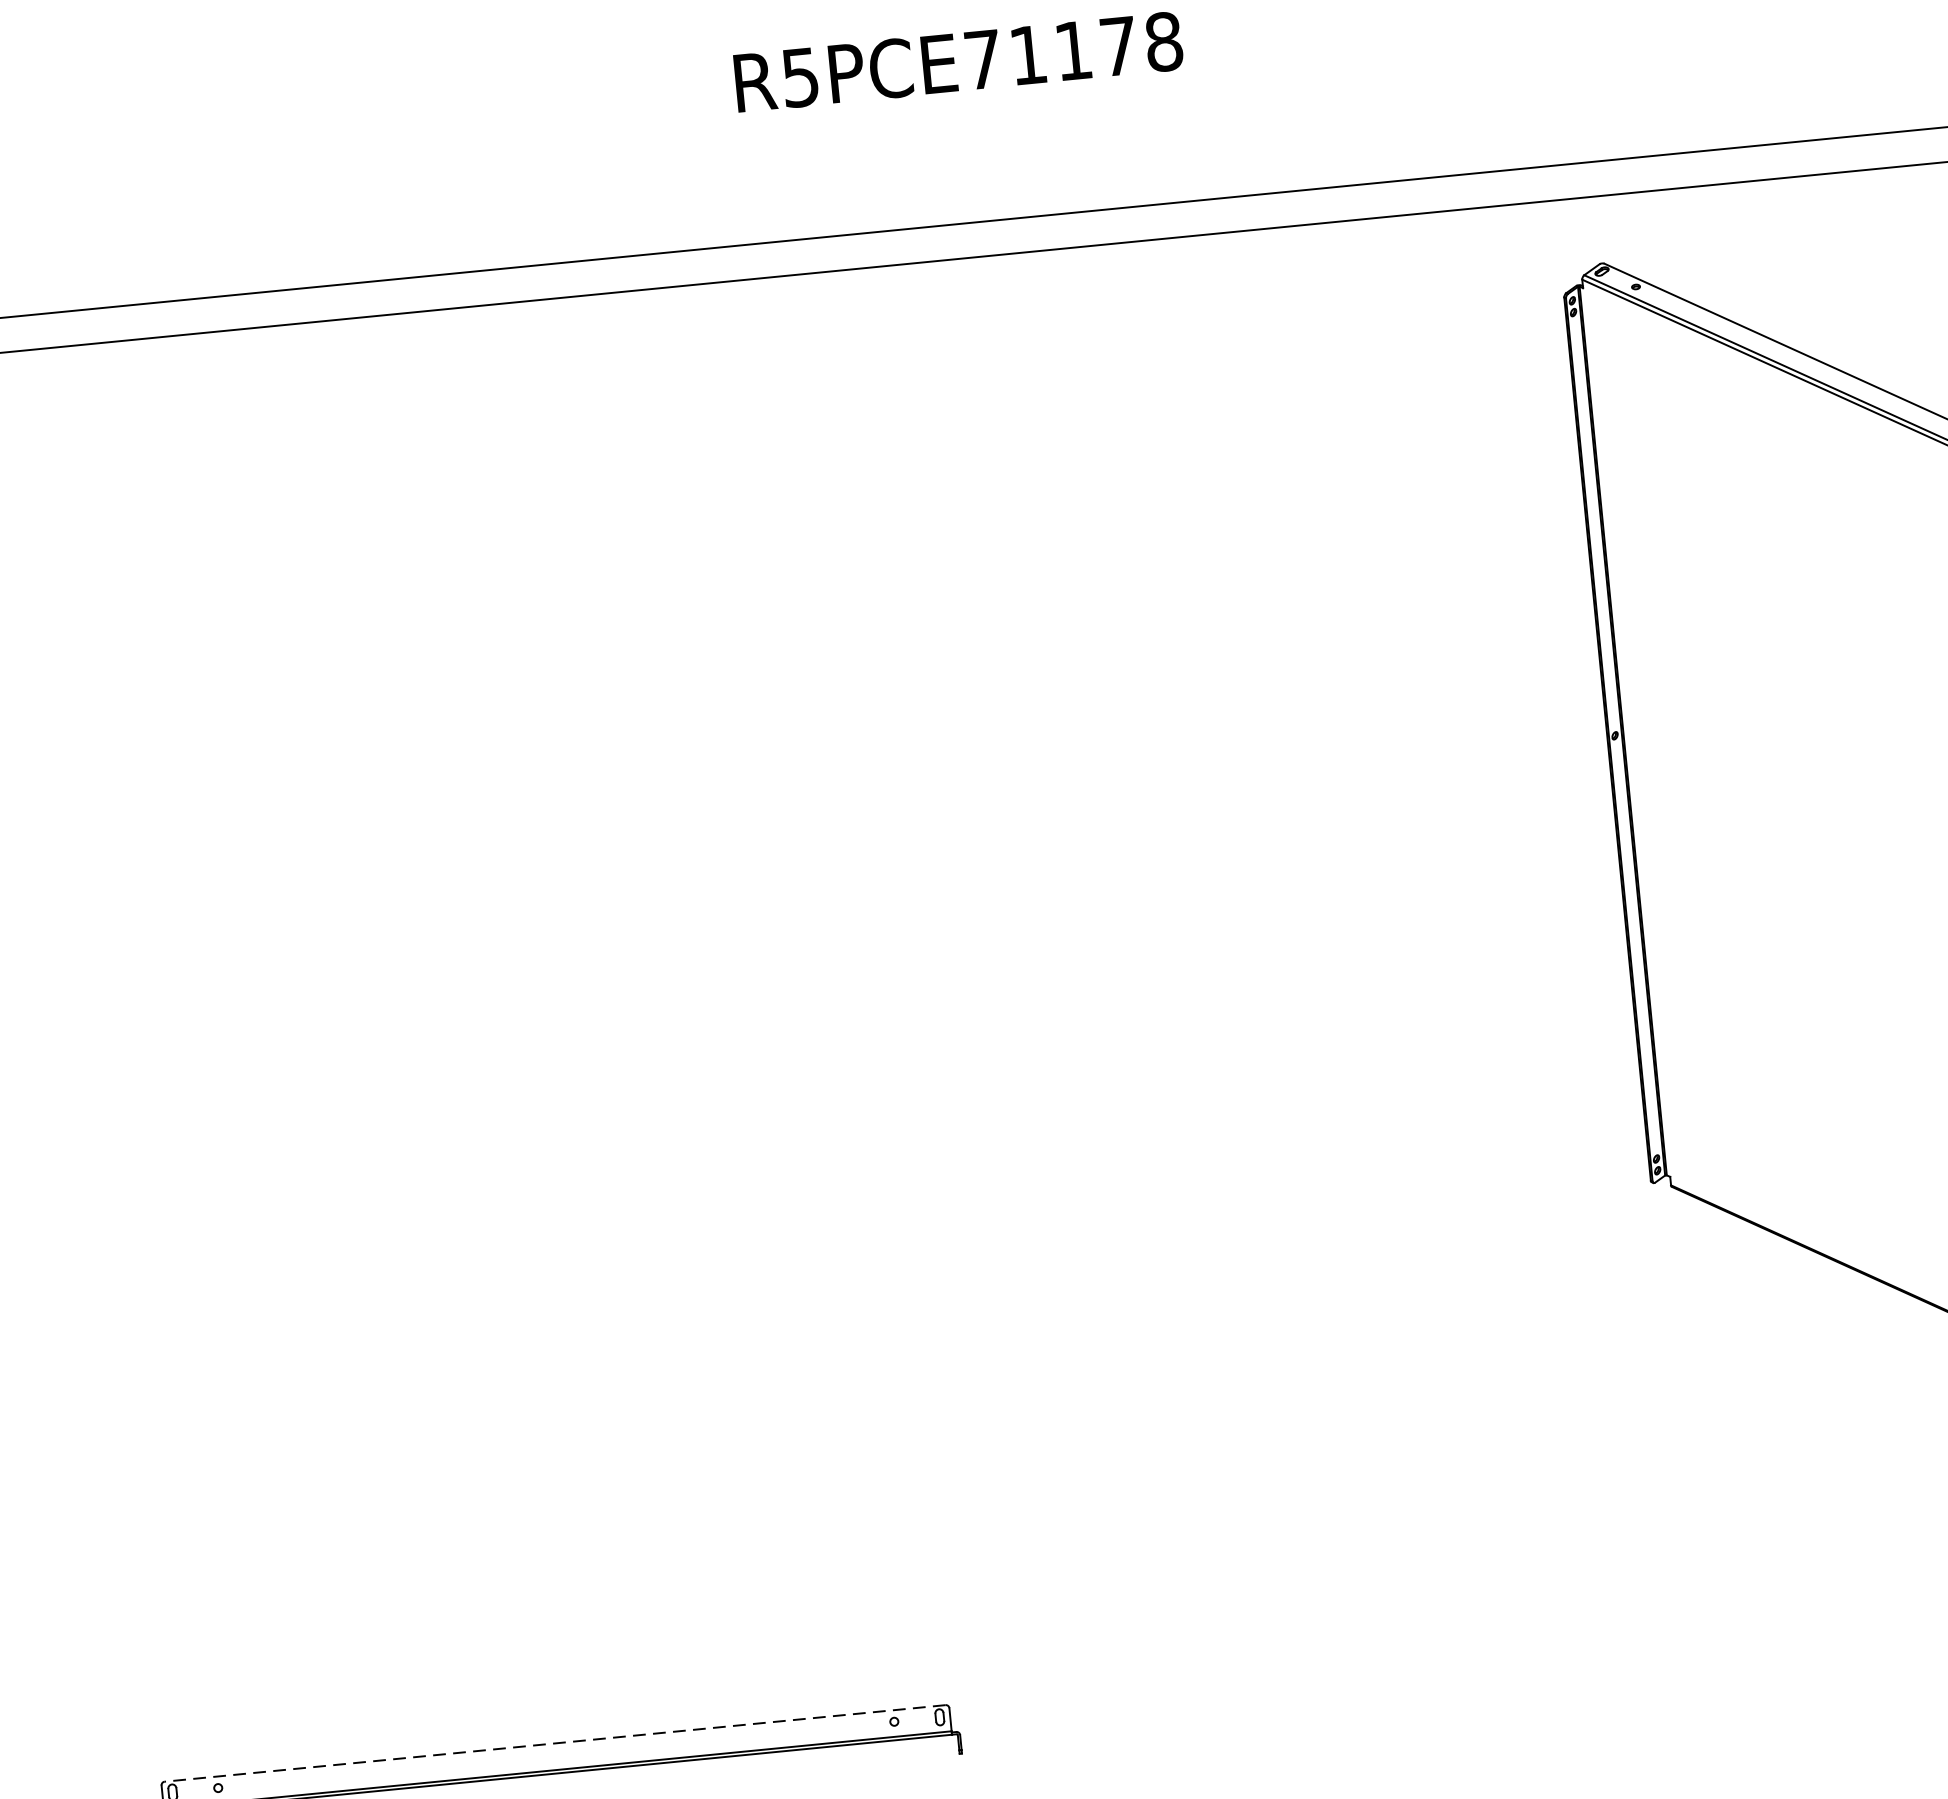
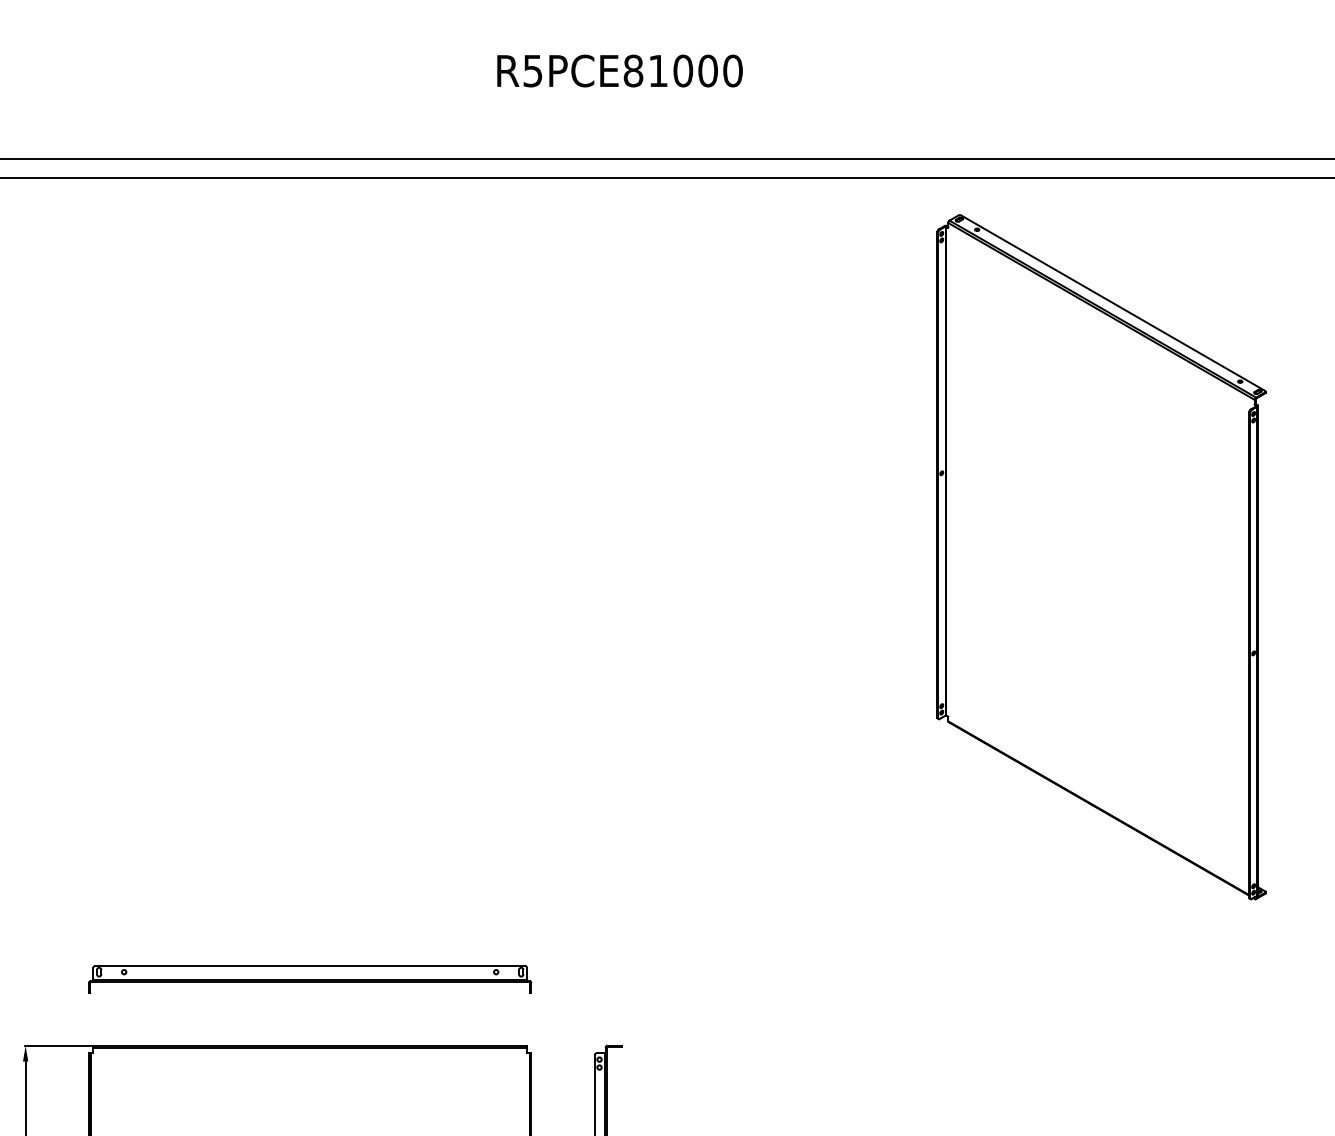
text: (1072, 49) -> (682, 70), R5PCE71178 -> R5PCE81000
line: (555, 1742) -> (310, 965), dashed -> solid

